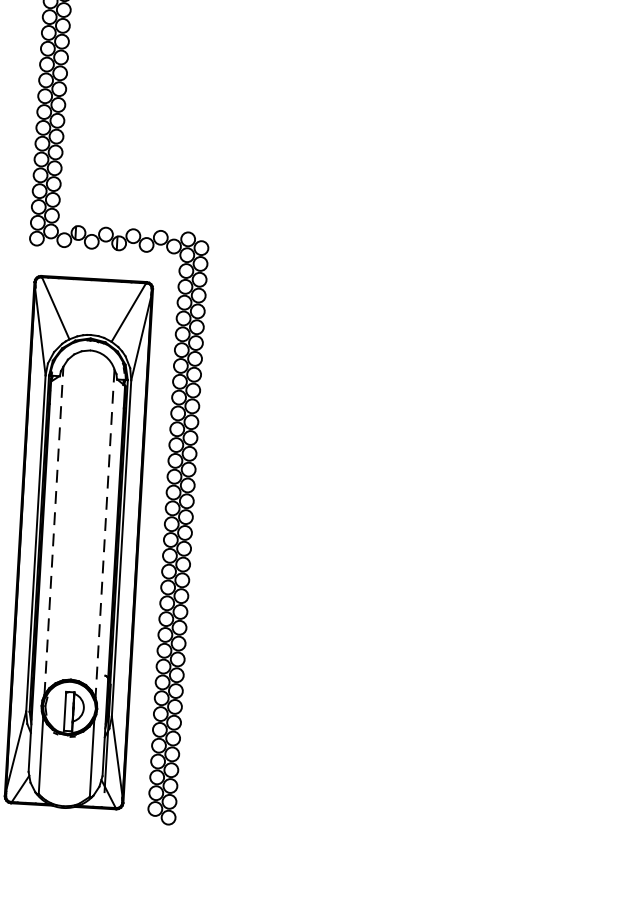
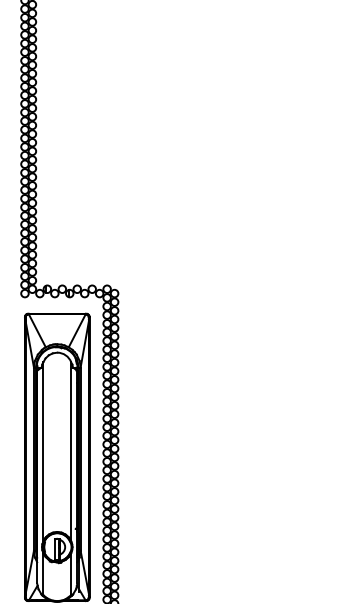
line: (54, 530) -> (43, 451), dashed -> solid
line: (105, 535) -> (71, 452), dashed -> solid

